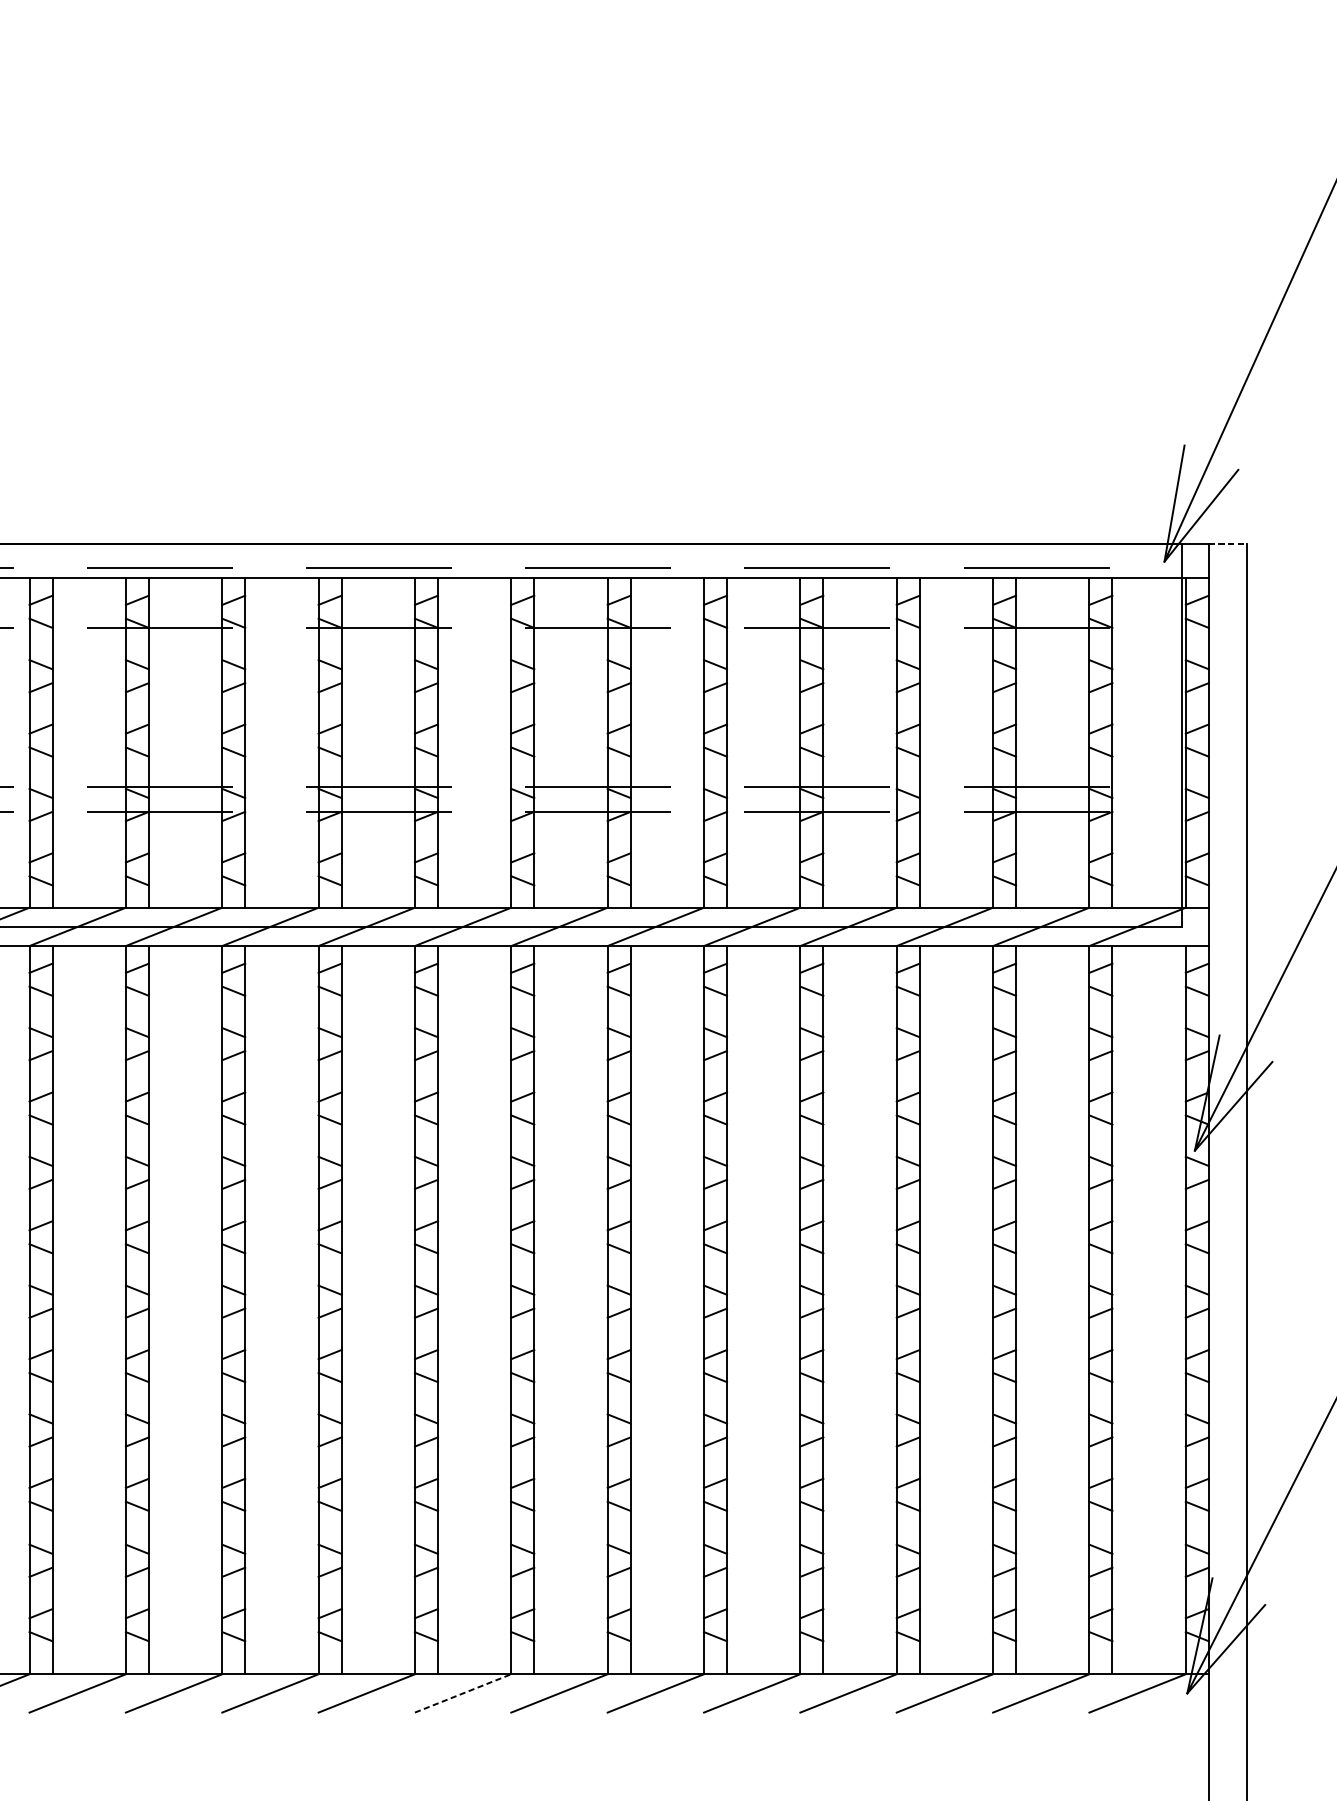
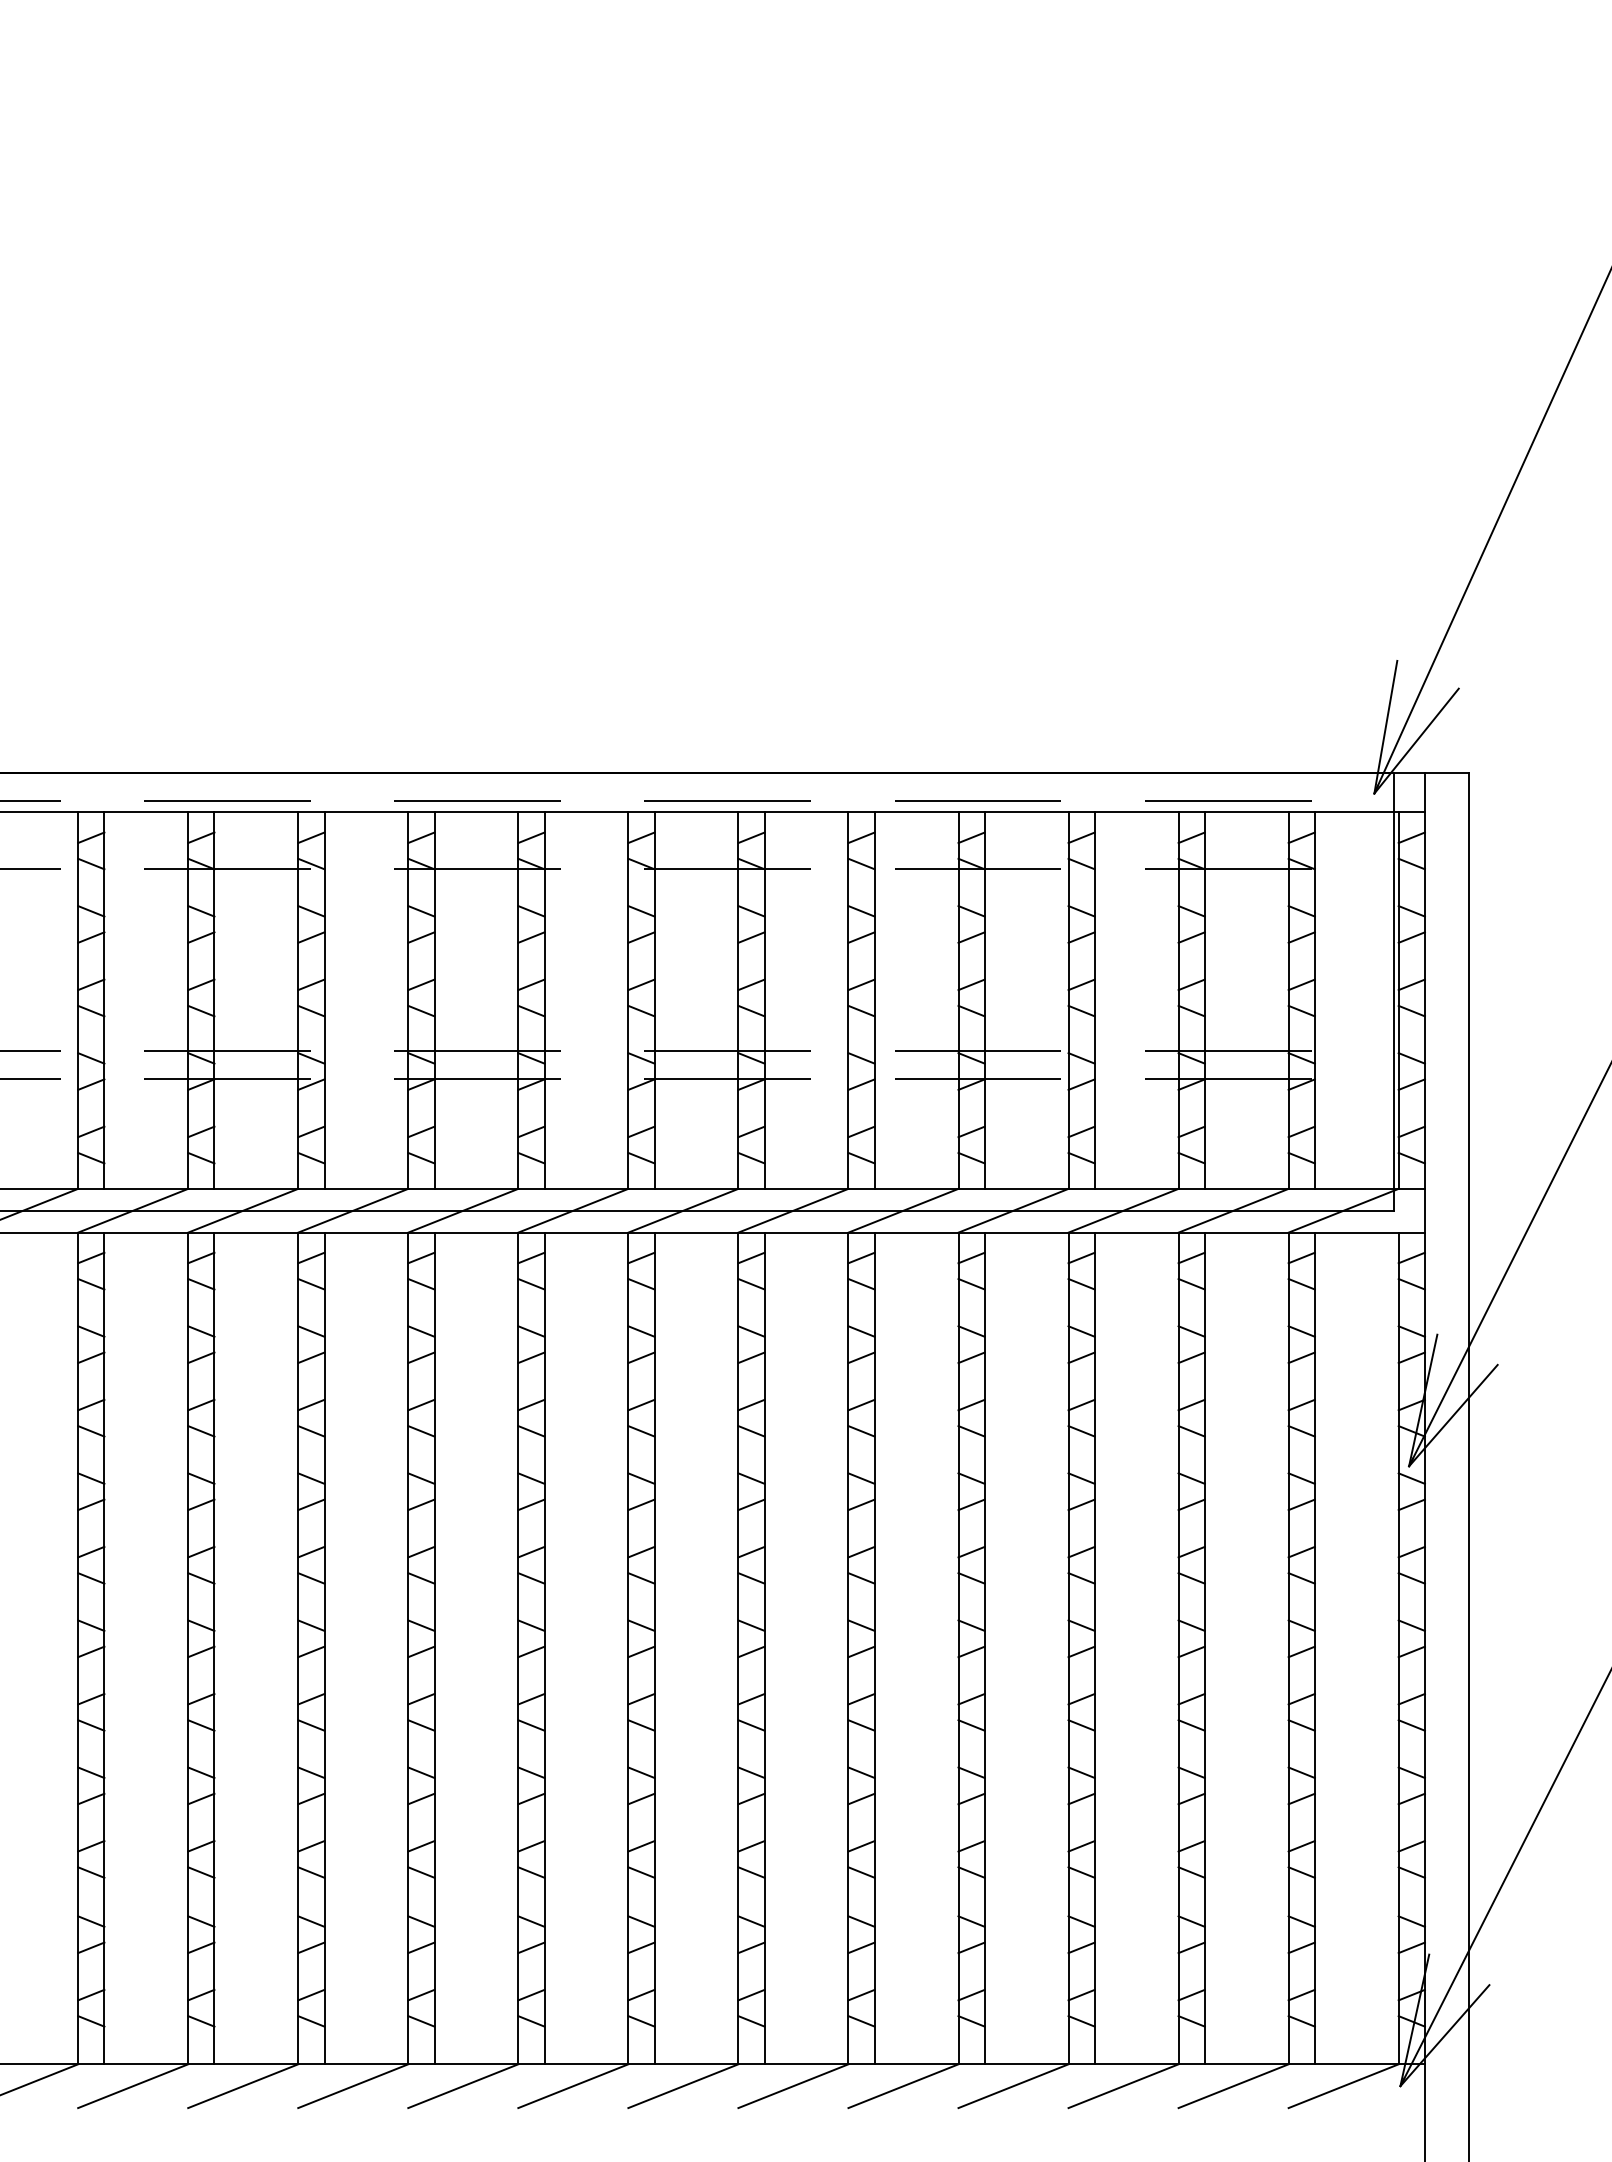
line: (1227, 544) -> (1446, 773), dashed -> solid
line: (463, 1693) -> (573, 2086), dashed -> solid

